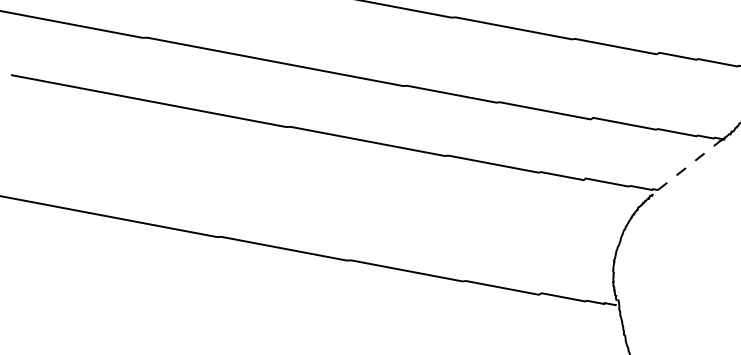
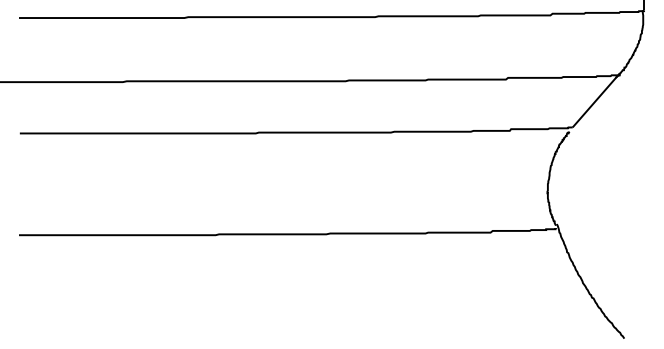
line: (691, 163) -> (596, 100), dashed -> solid

